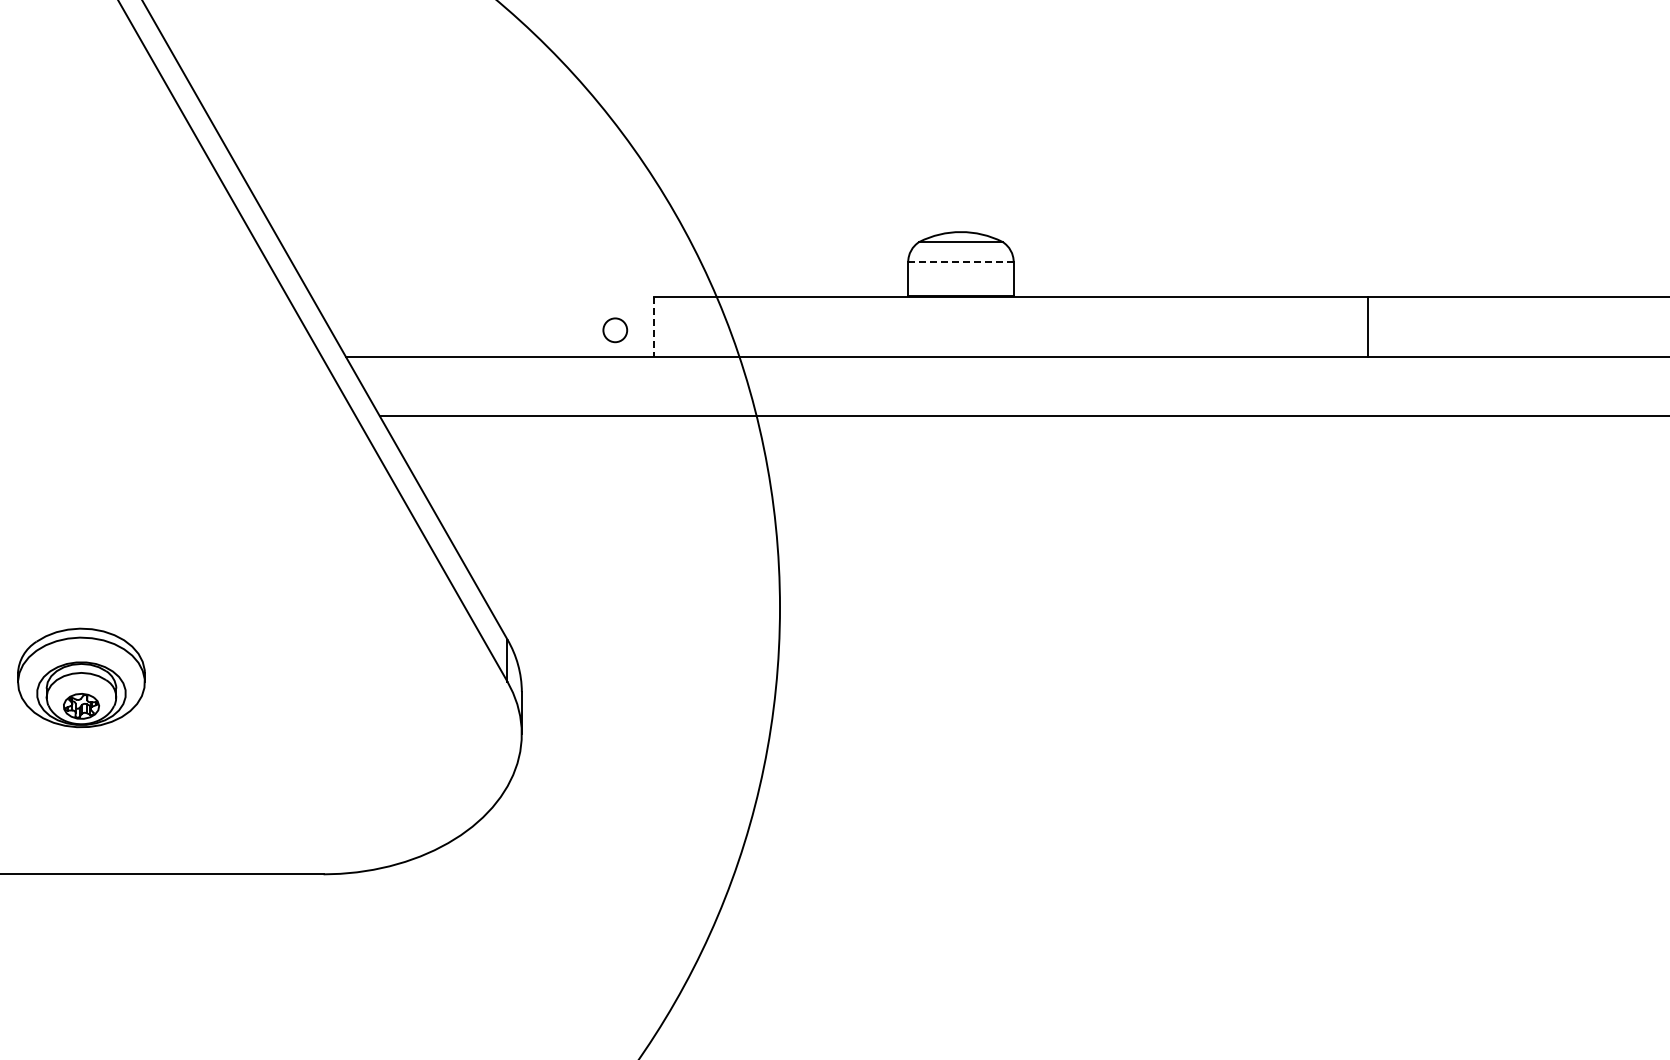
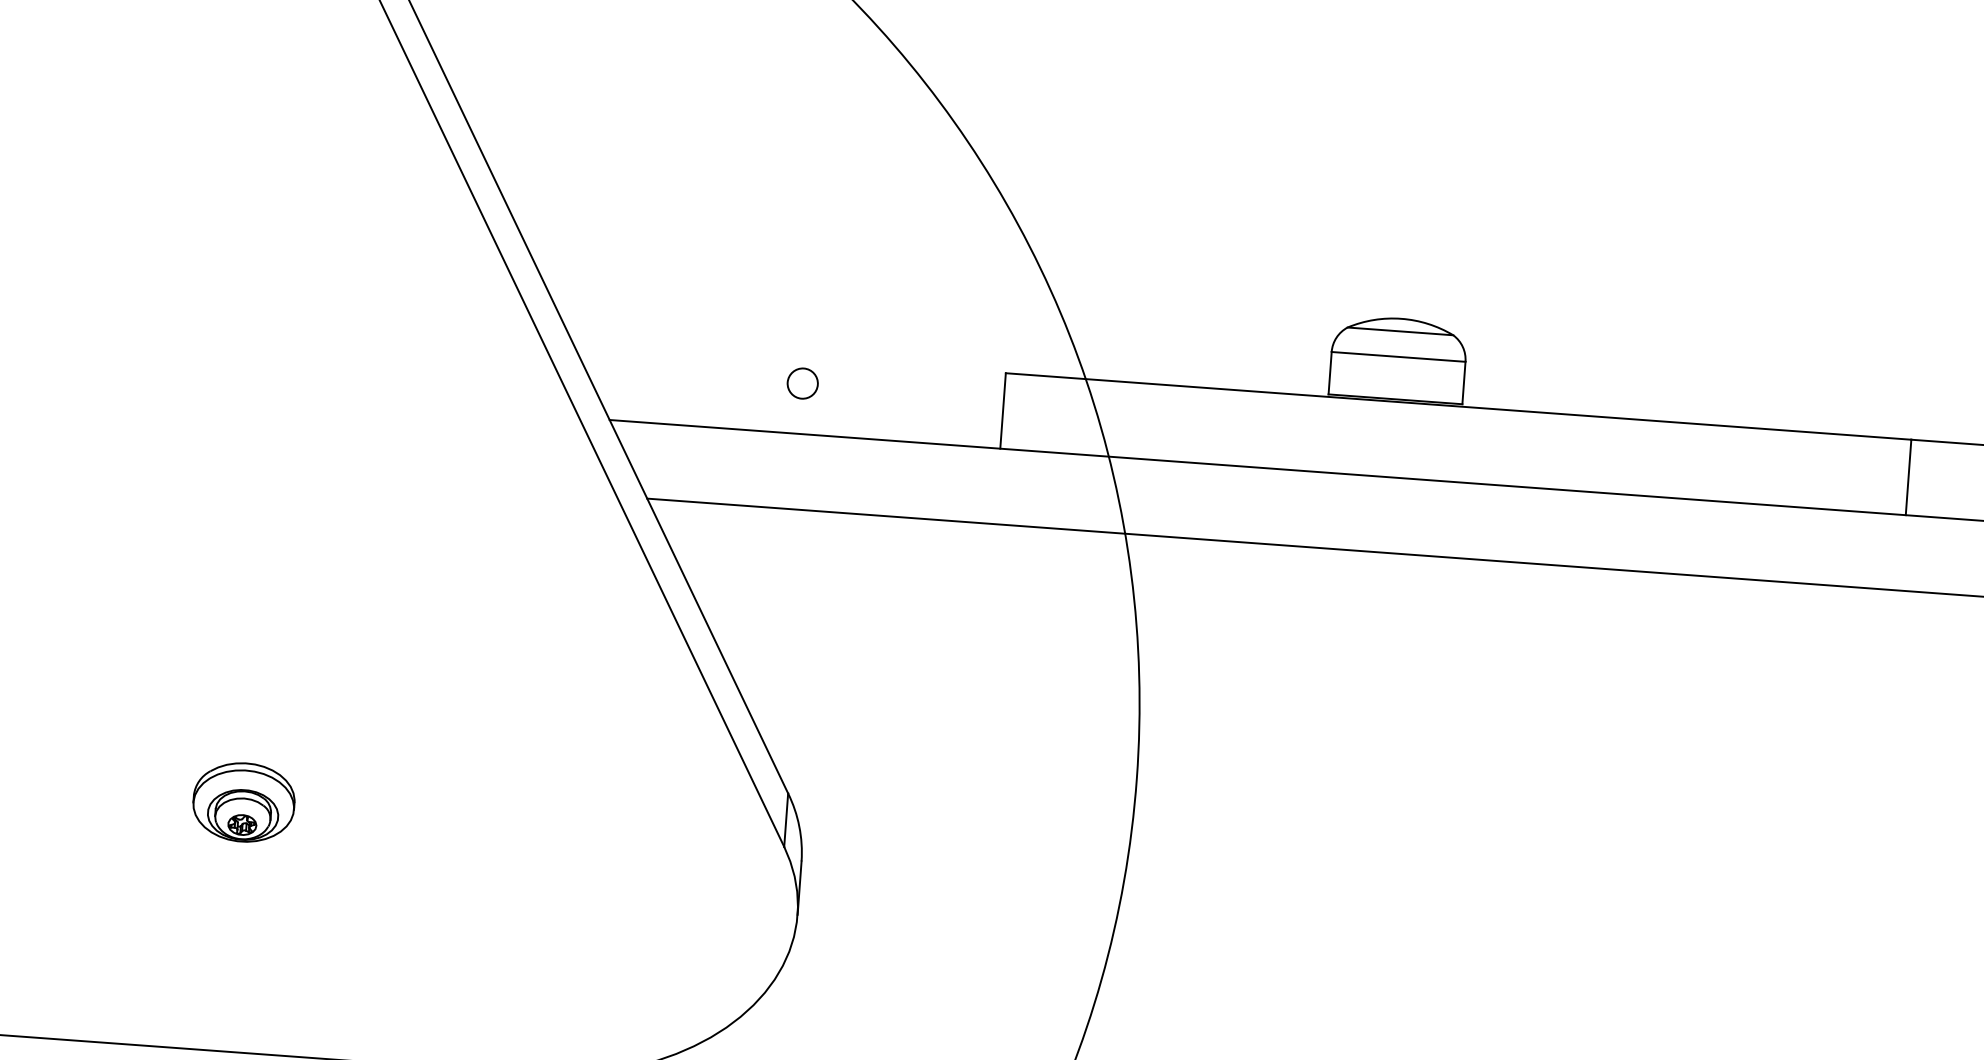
line: (960, 262) -> (1397, 357), dashed -> solid
line: (653, 327) -> (1002, 411), dashed -> solid
circle: (615, 330) -> (803, 383), moved
part: (80, 677) -> (243, 801), size x0.62

